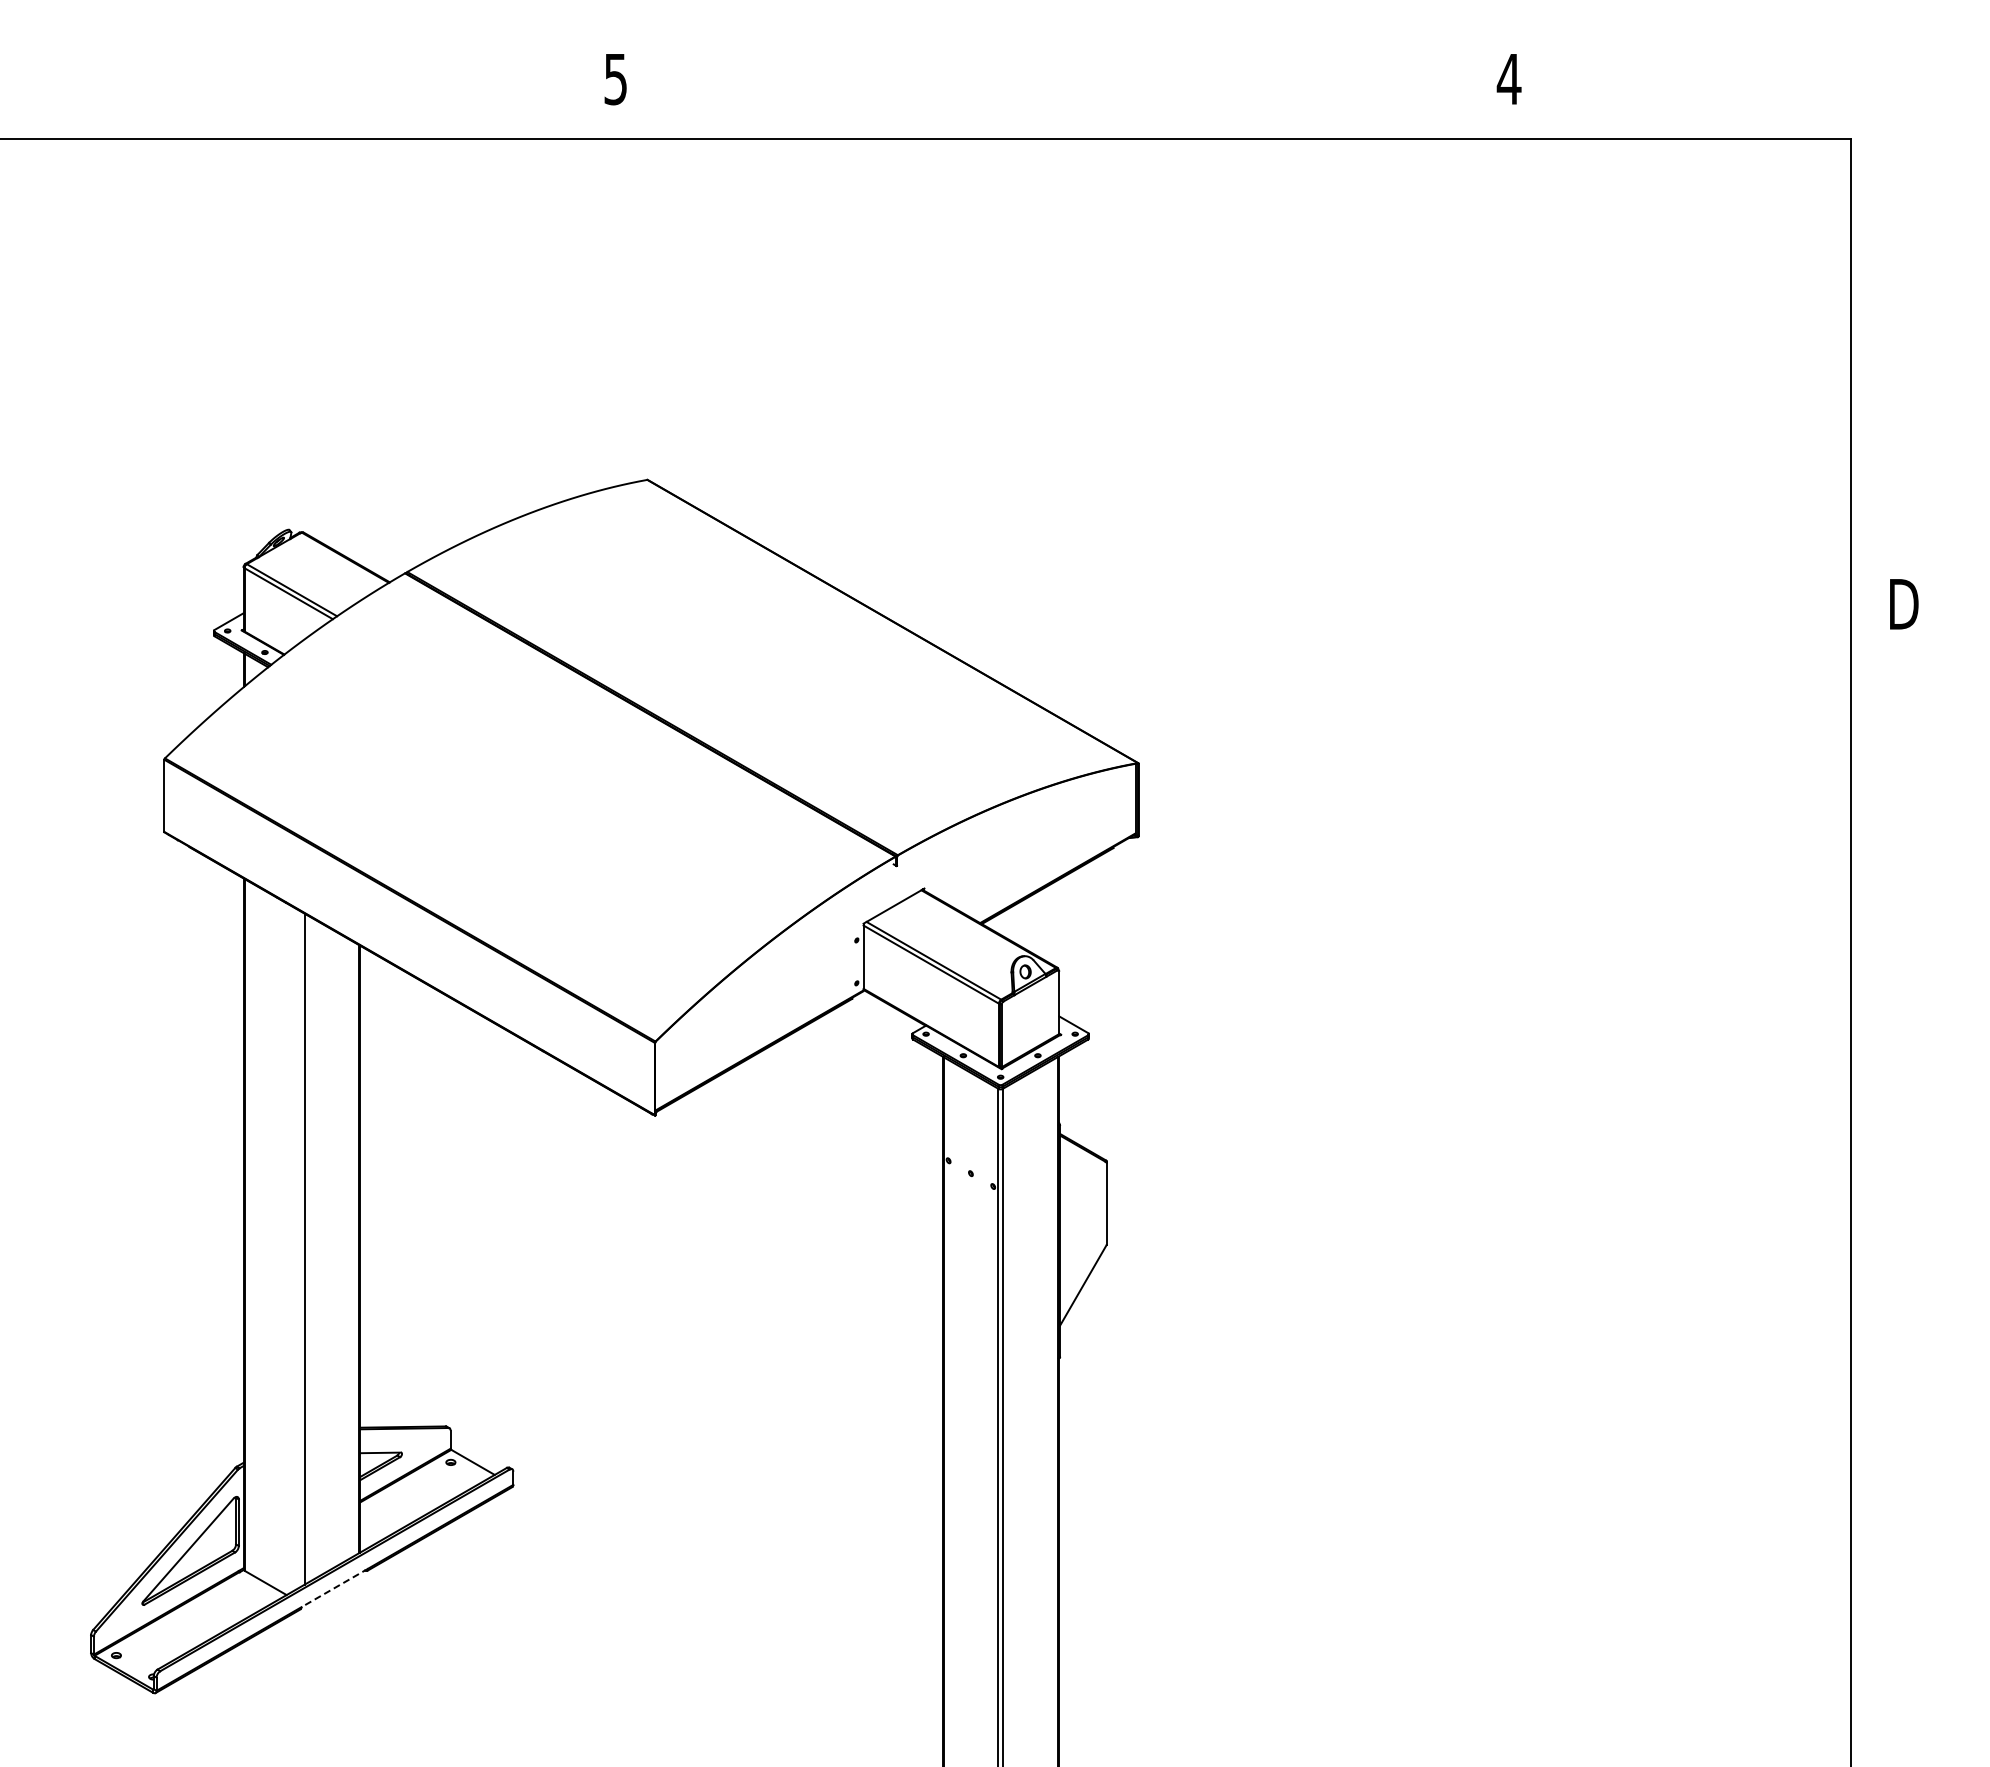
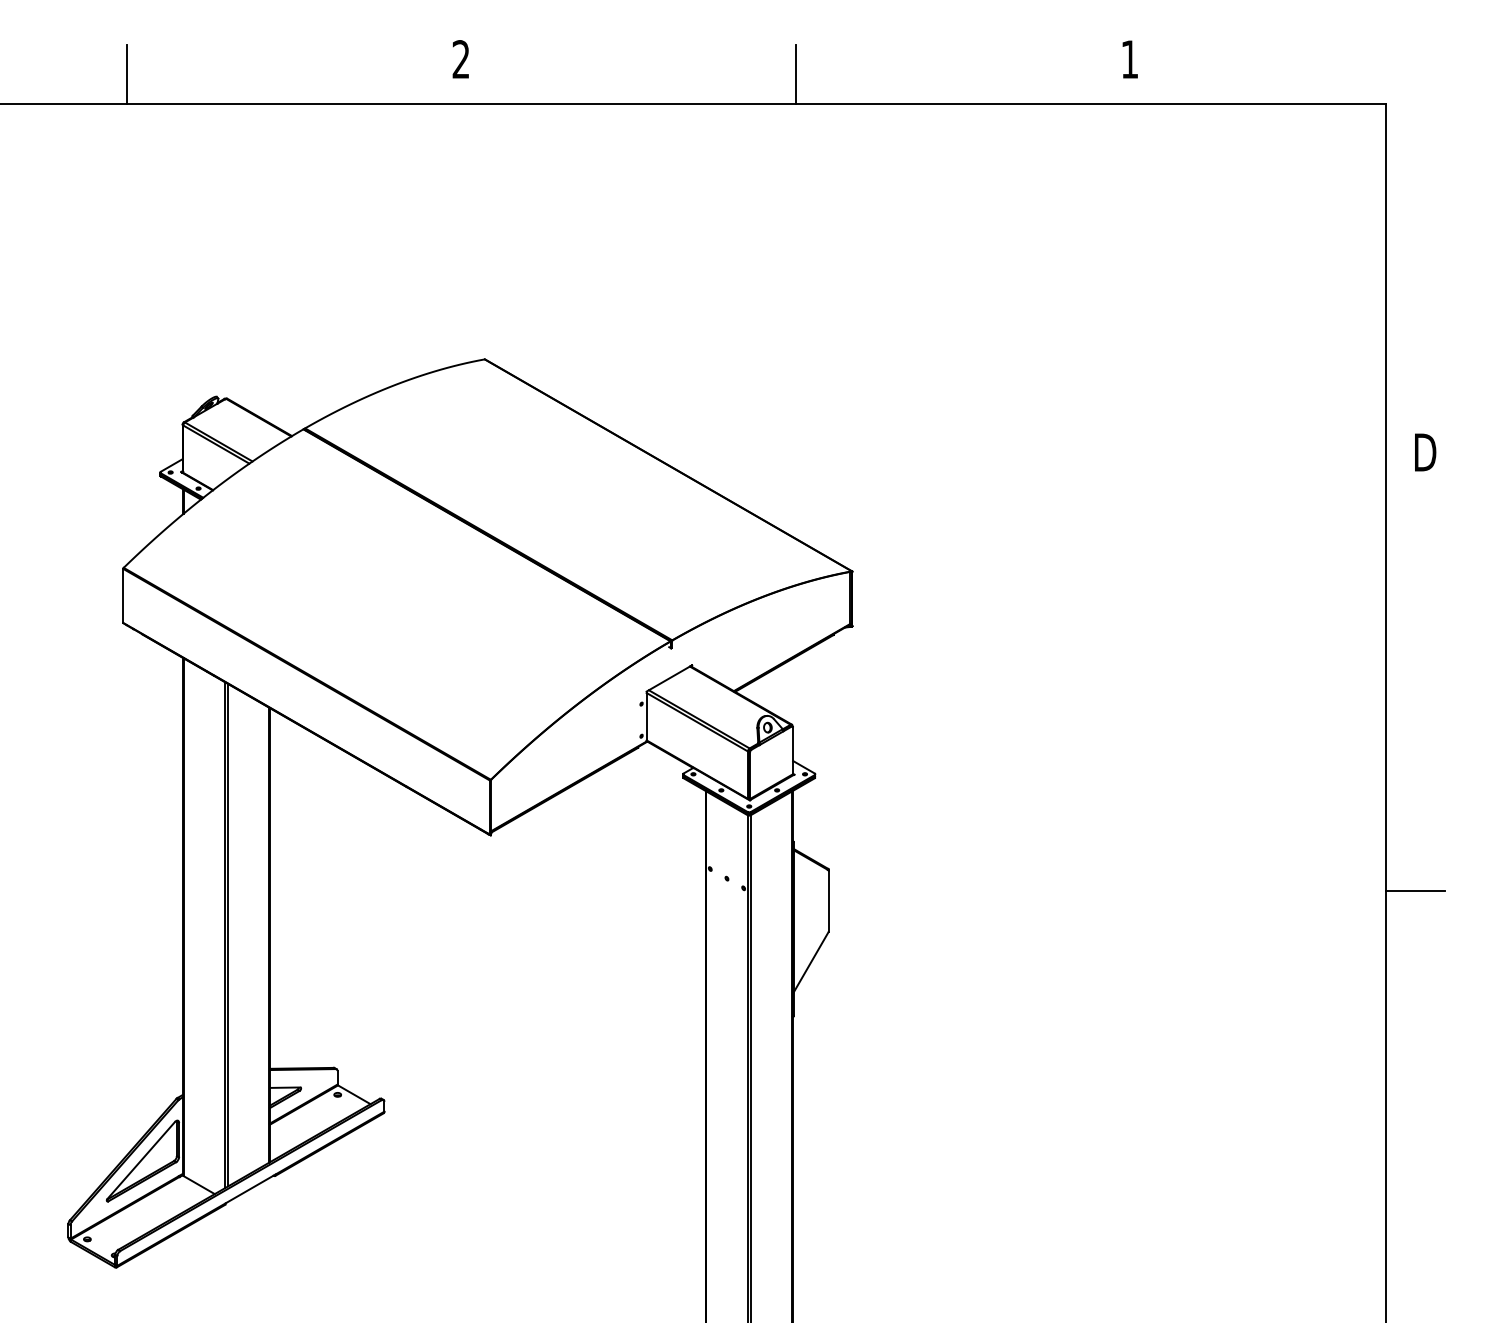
text: (615, 79) -> (460, 59), 5 -> 2
text: (1508, 79) -> (1129, 59), 4 -> 1
line: (169, 98) -> (127, 73), added
line: (1063, 98) -> (796, 73), added
line: (1890, 1189) -> (1415, 890), added
line: (299, 1248) -> (224, 934), added
line: (334, 1587) -> (250, 1188), dashed -> solid

